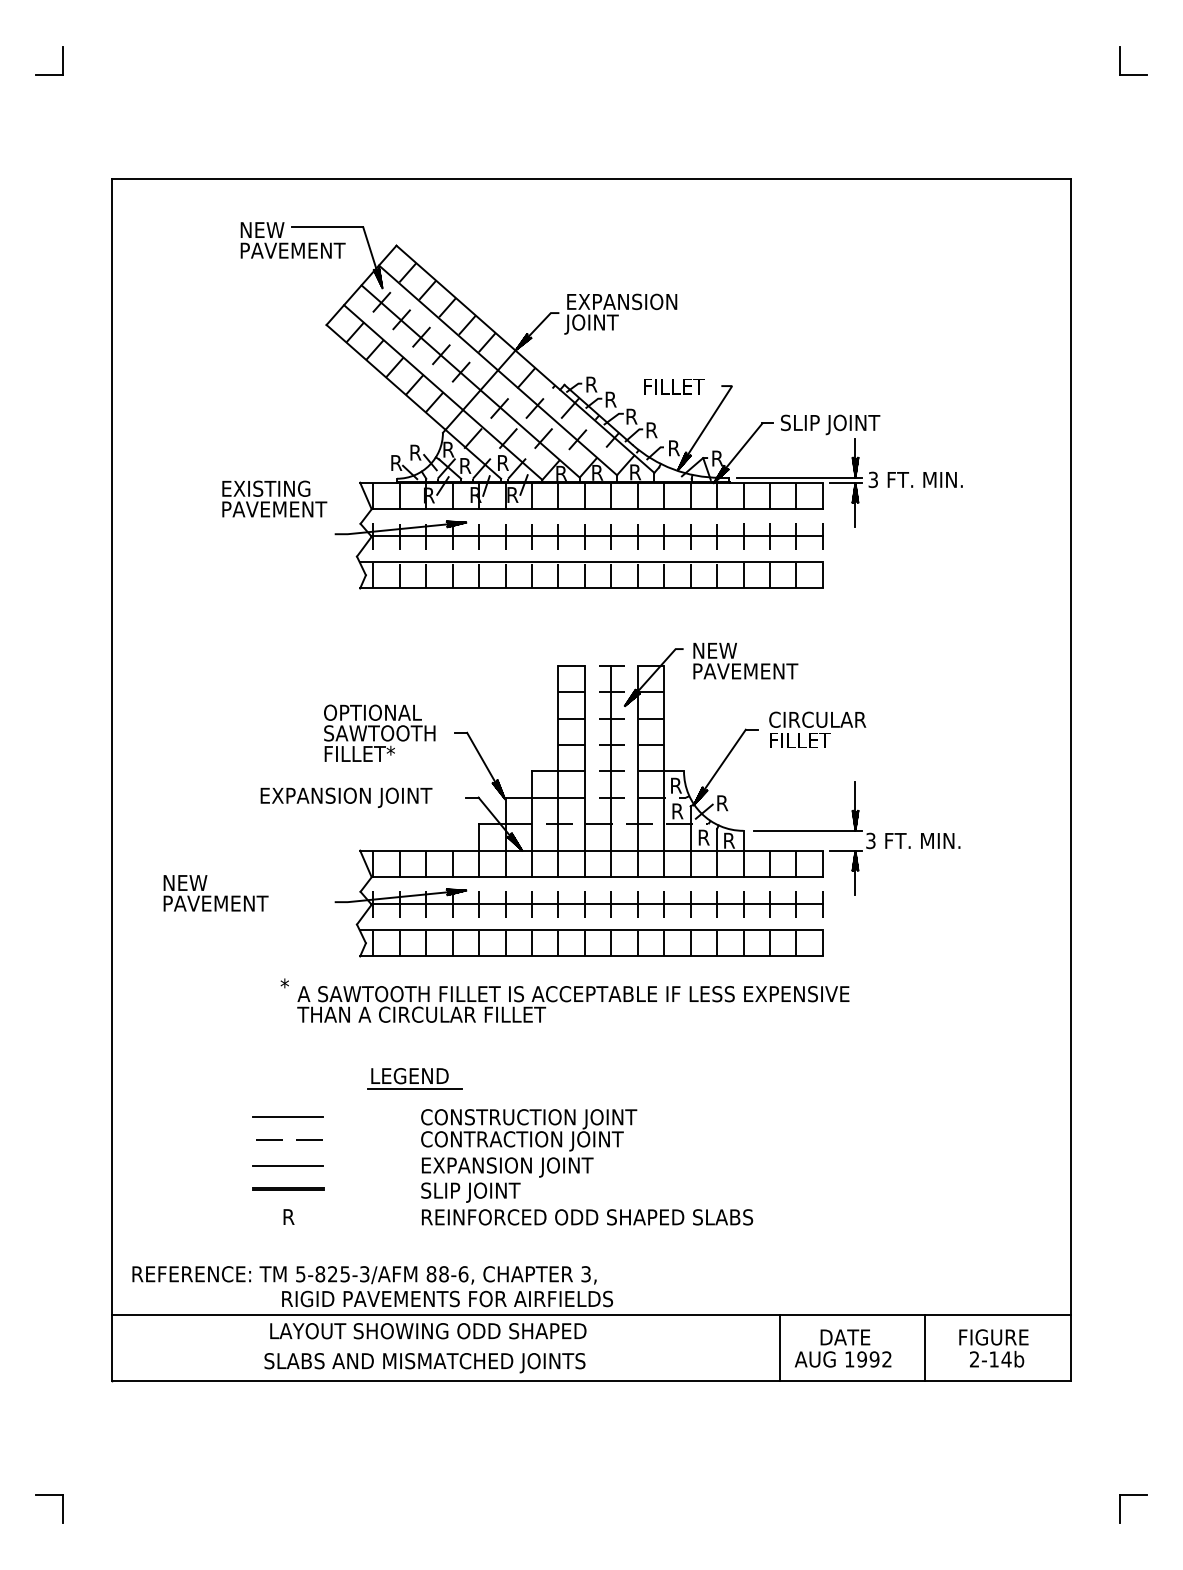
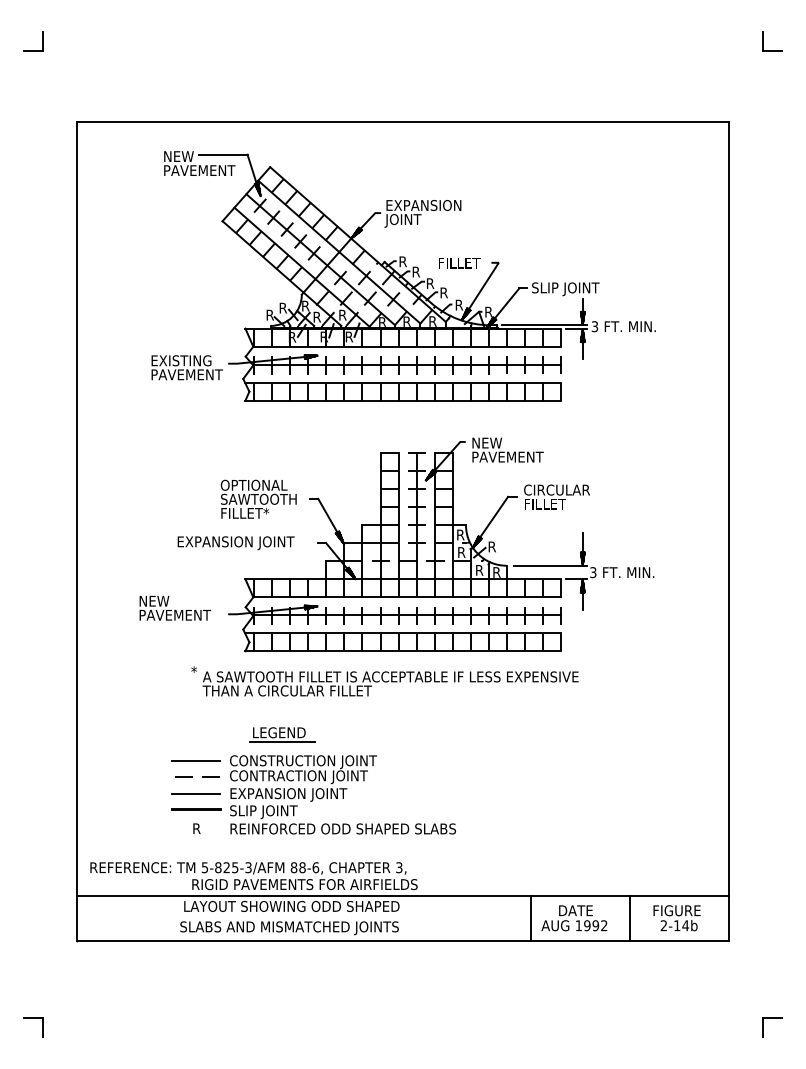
text: (273, 498) -> (186, 367), moved
text: (214, 892) -> (174, 607), moved
text: (586, 1166) -> (342, 794), moved

